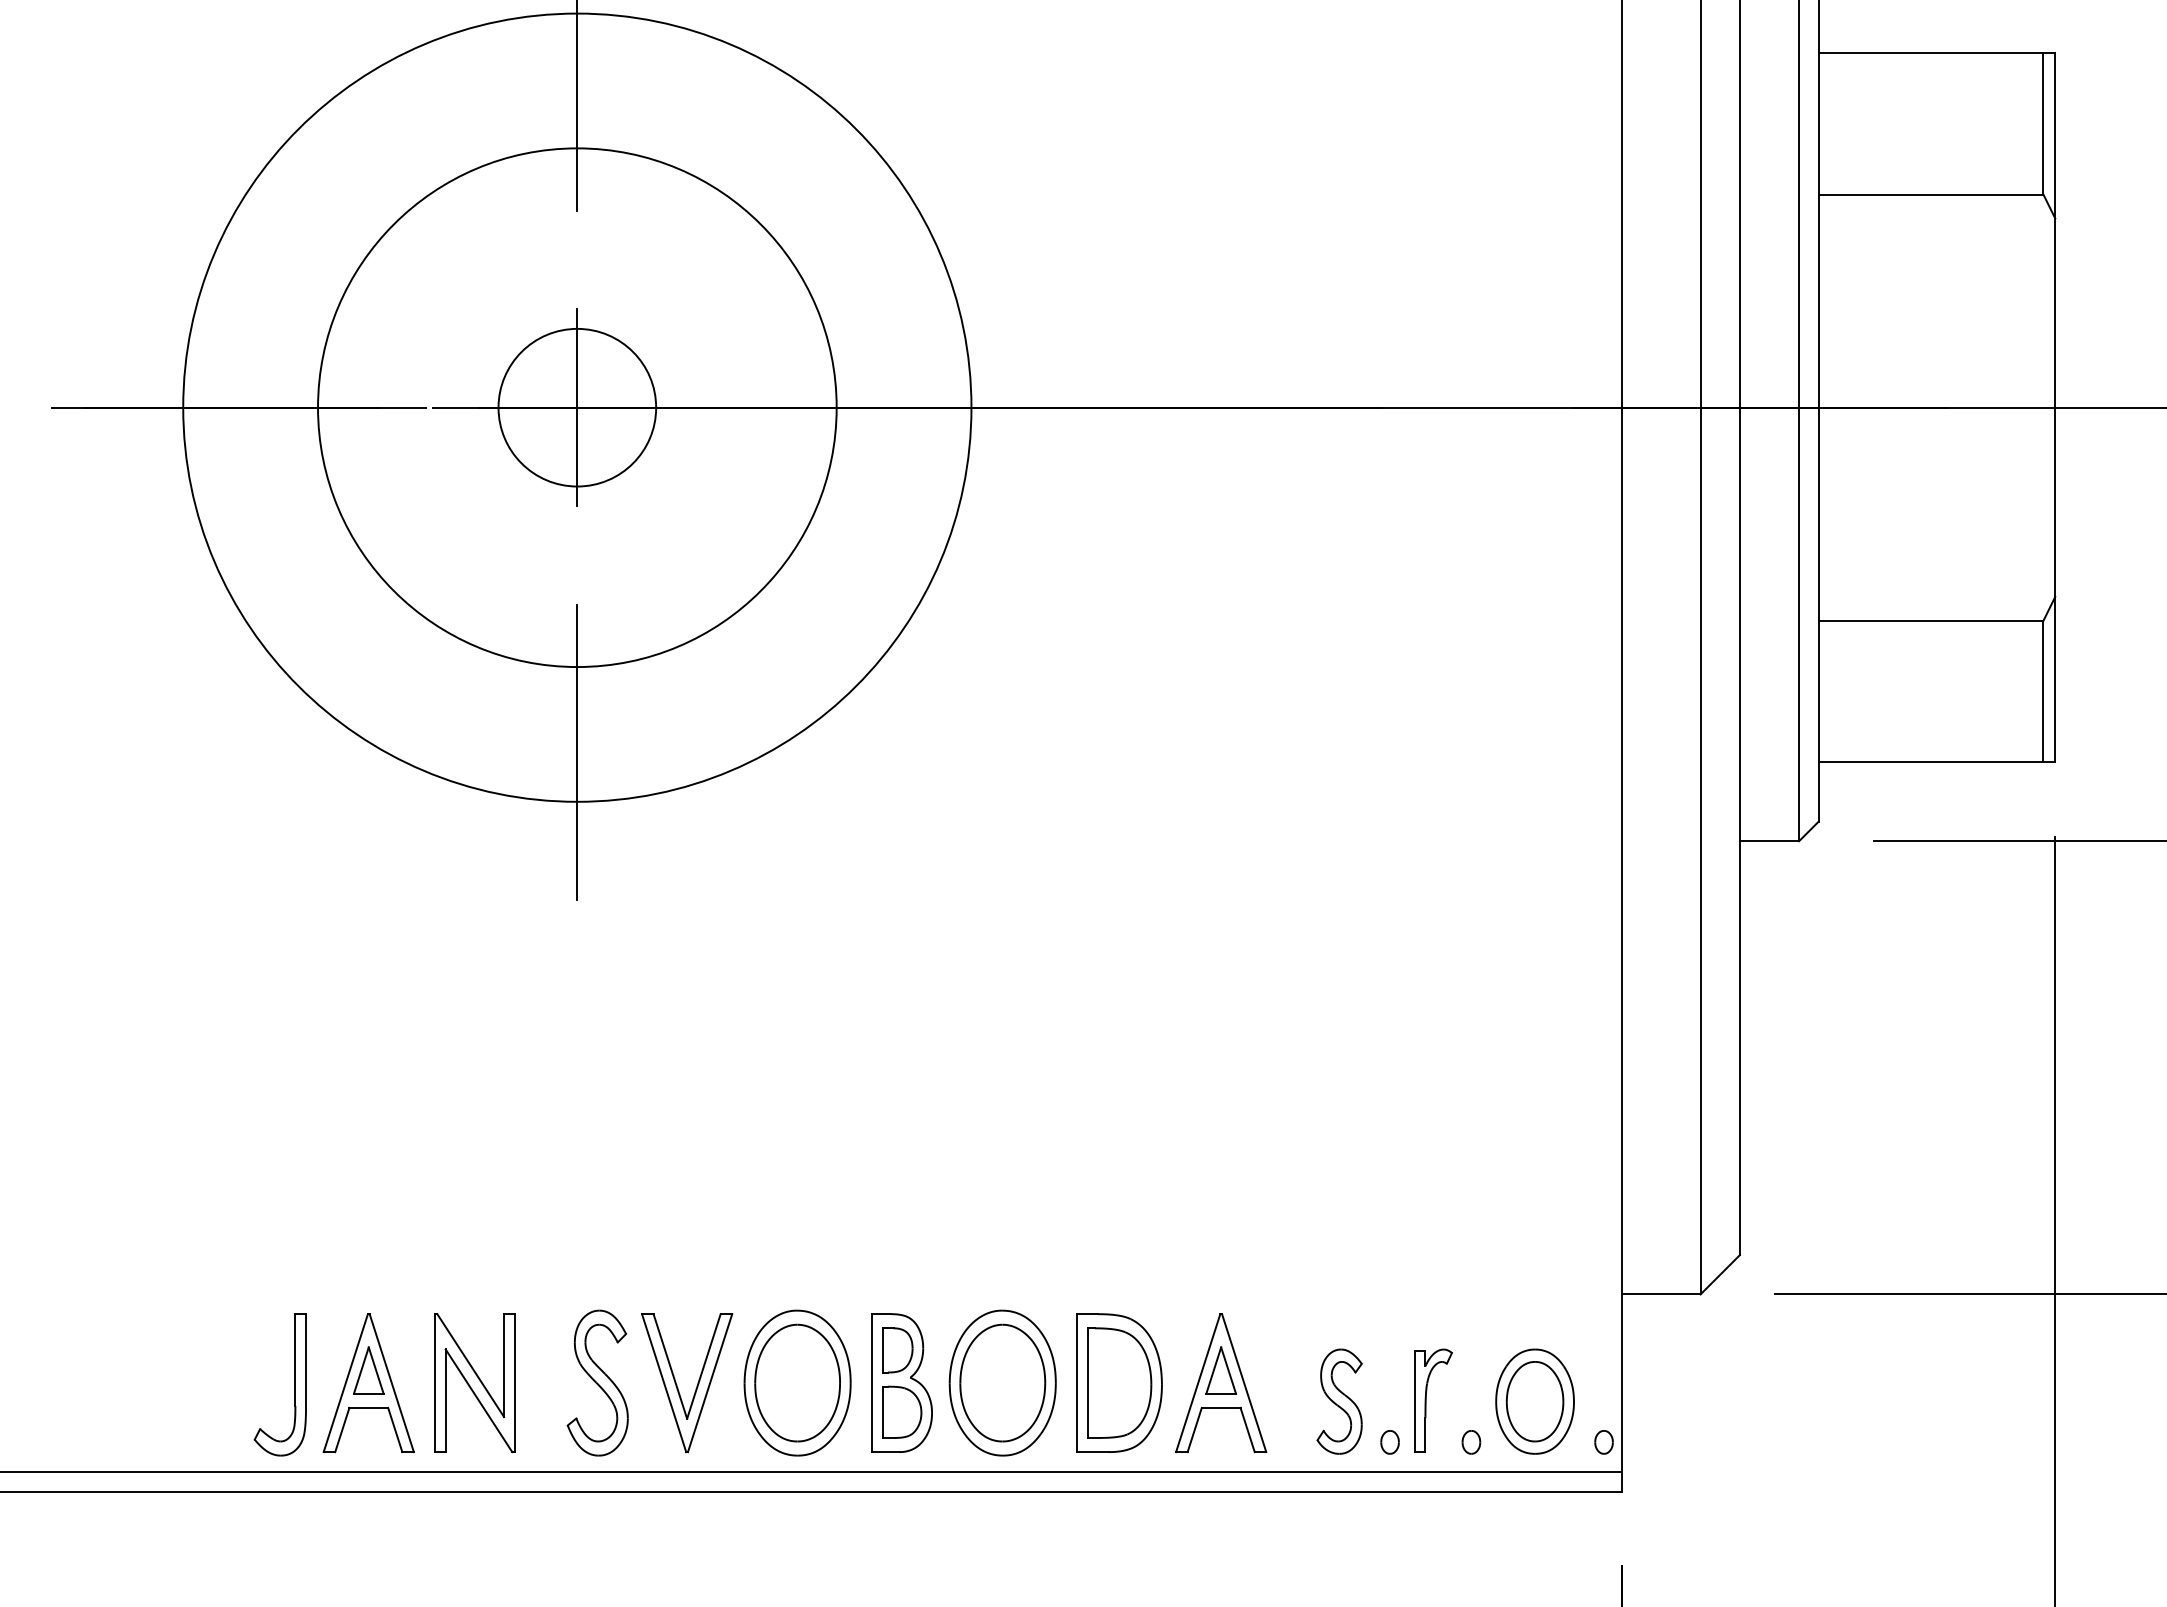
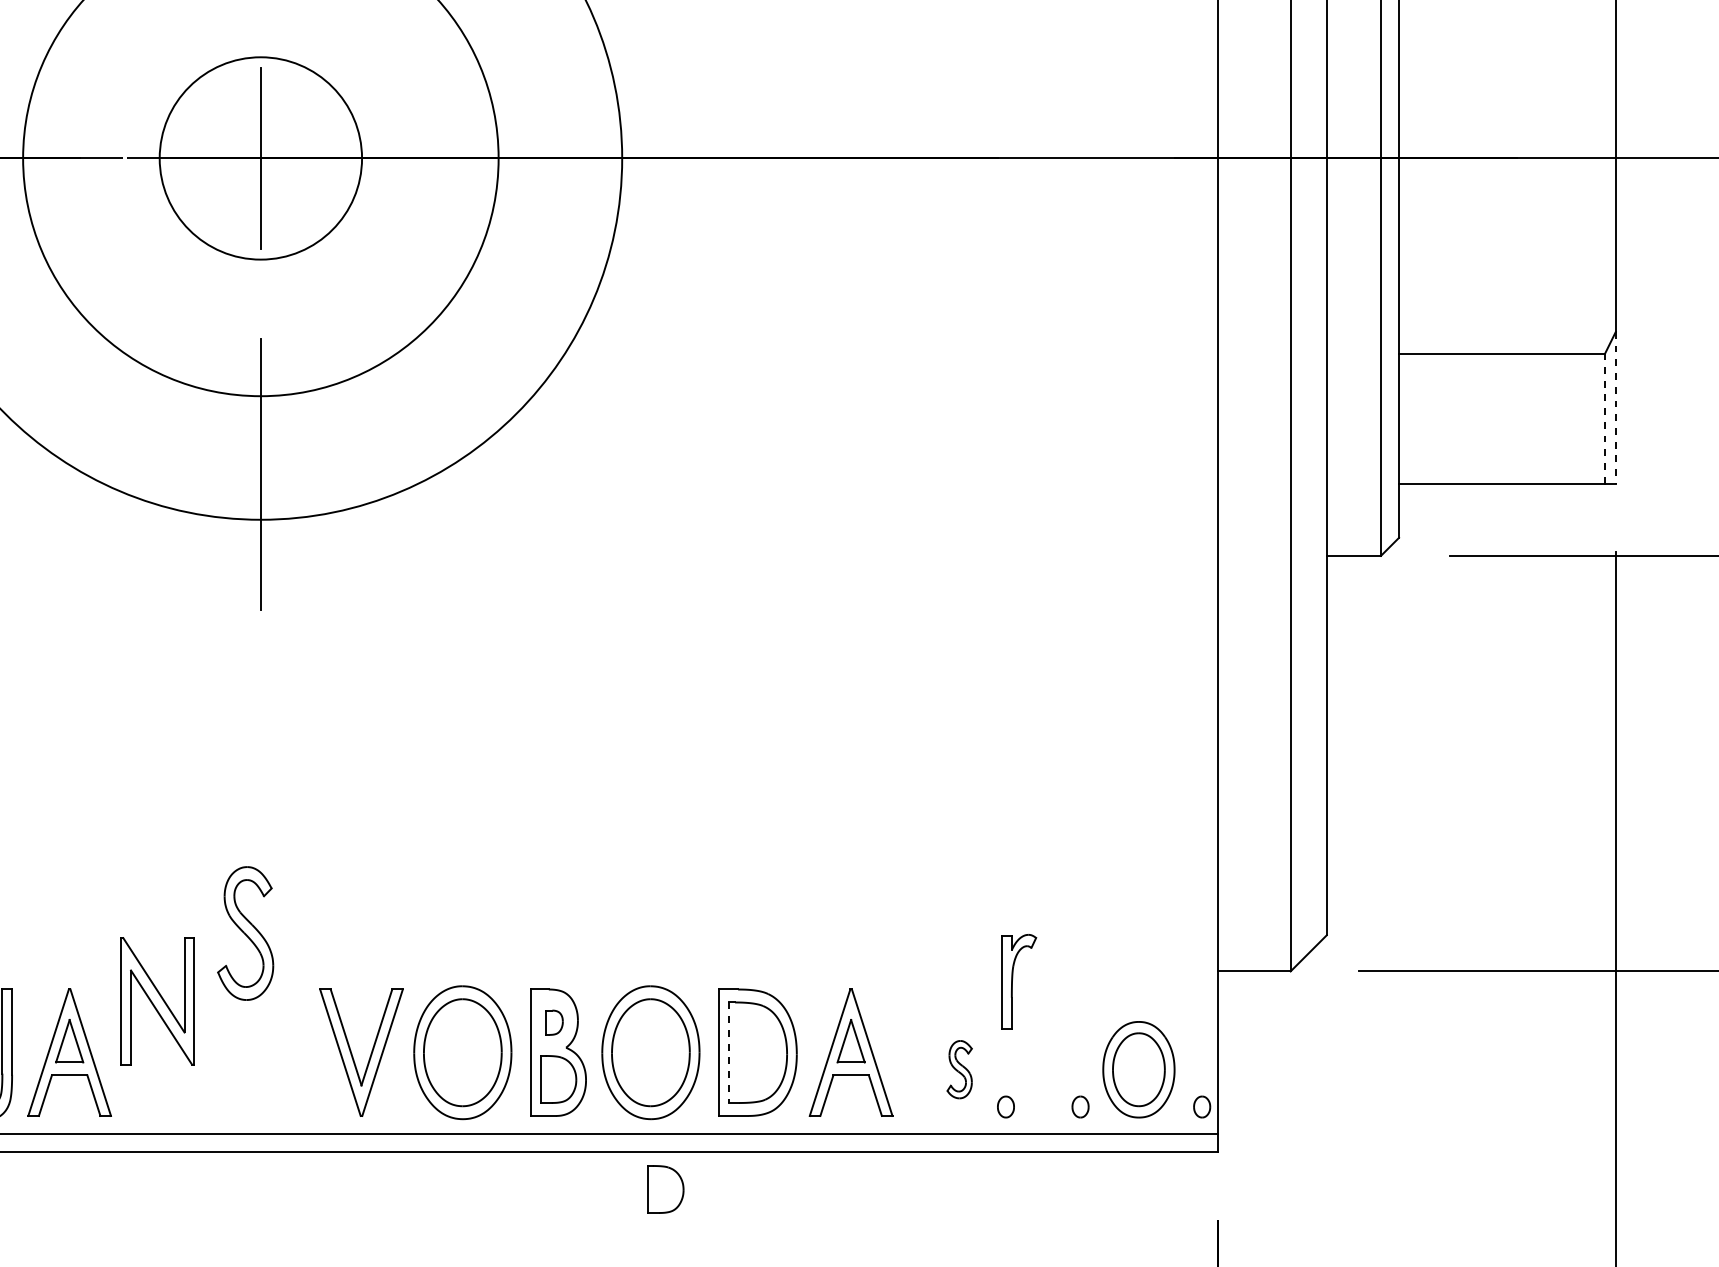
circle: (577, 407) -> (261, 158), size x1.4
line: (2055, 679) -> (1616, 407), solid -> dashed
line: (2043, 691) -> (1605, 418), solid -> dashed
part: (897, 1350) -> (554, 1022), size x0.6
part: (597, 1382) -> (245, 932), moved
part: (474, 1383) -> (157, 1001), moved
line: (1087, 1383) -> (728, 1053), solid -> dashed
part: (1426, 1400) -> (1012, 981), moved
part: (1339, 1401) -> (959, 1069), size x0.6
part: (1019, 1531) -> (666, 1188), added

